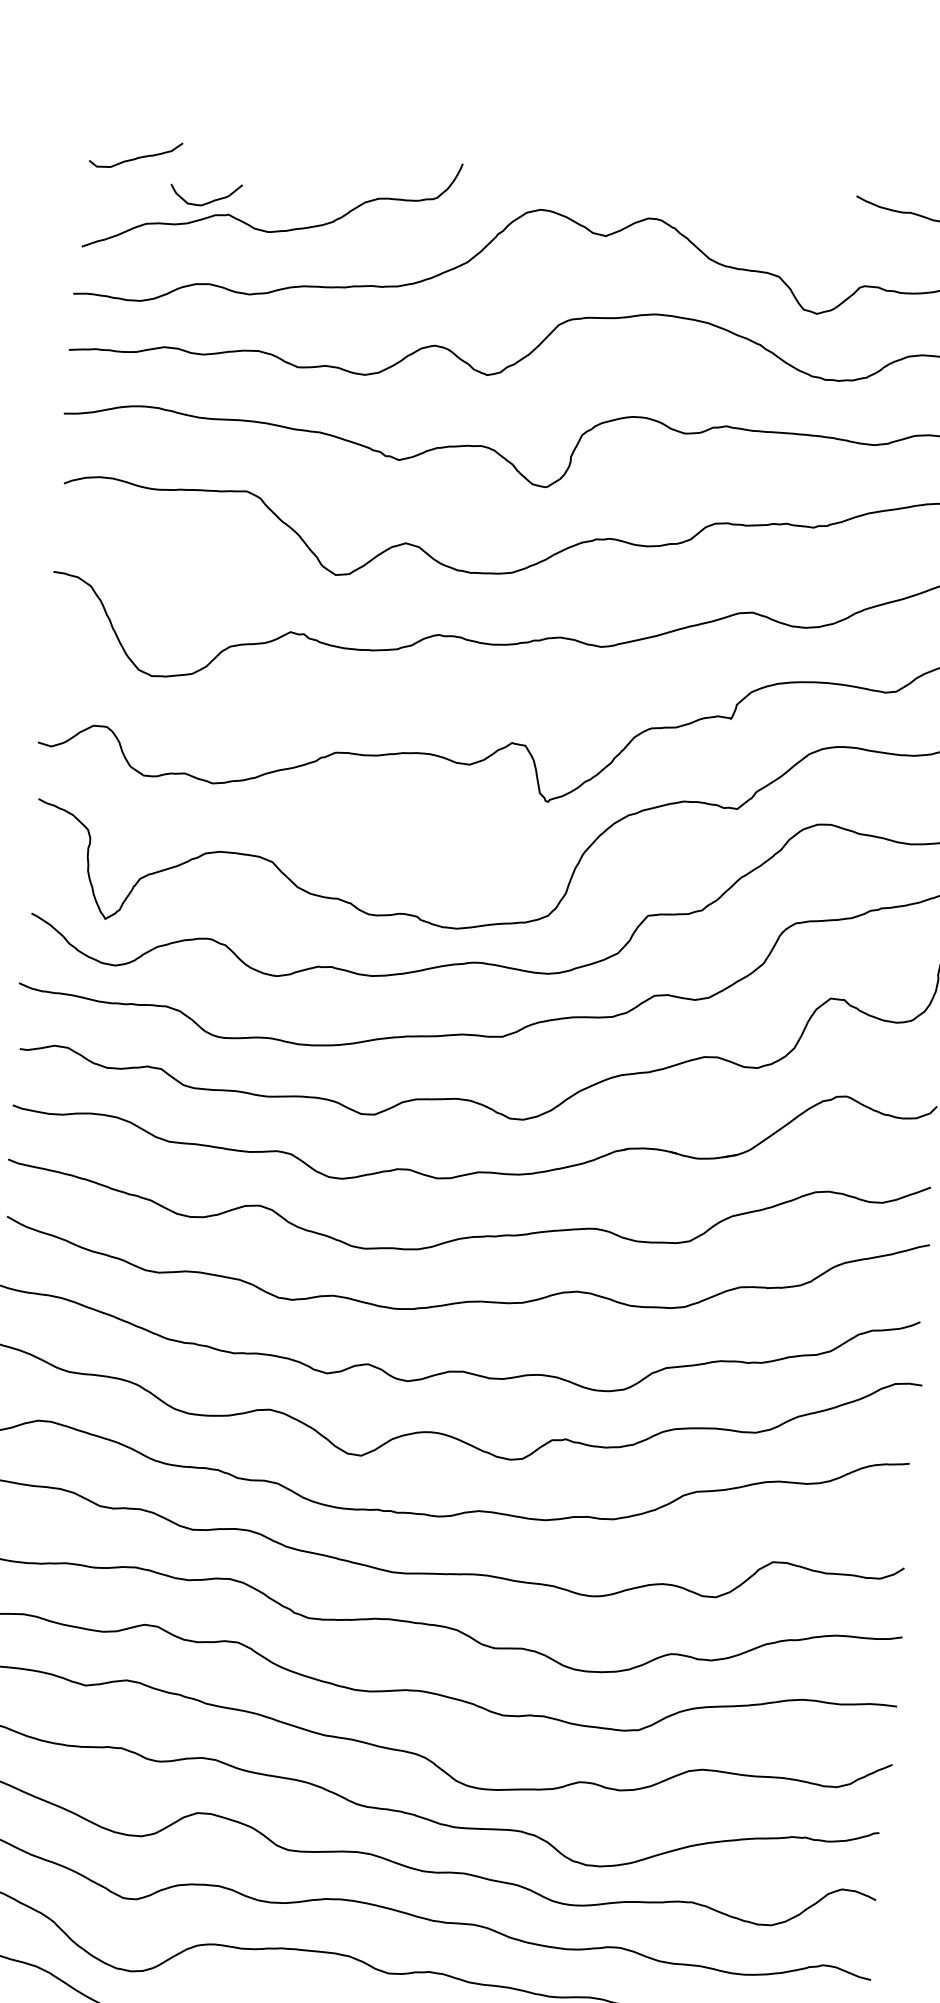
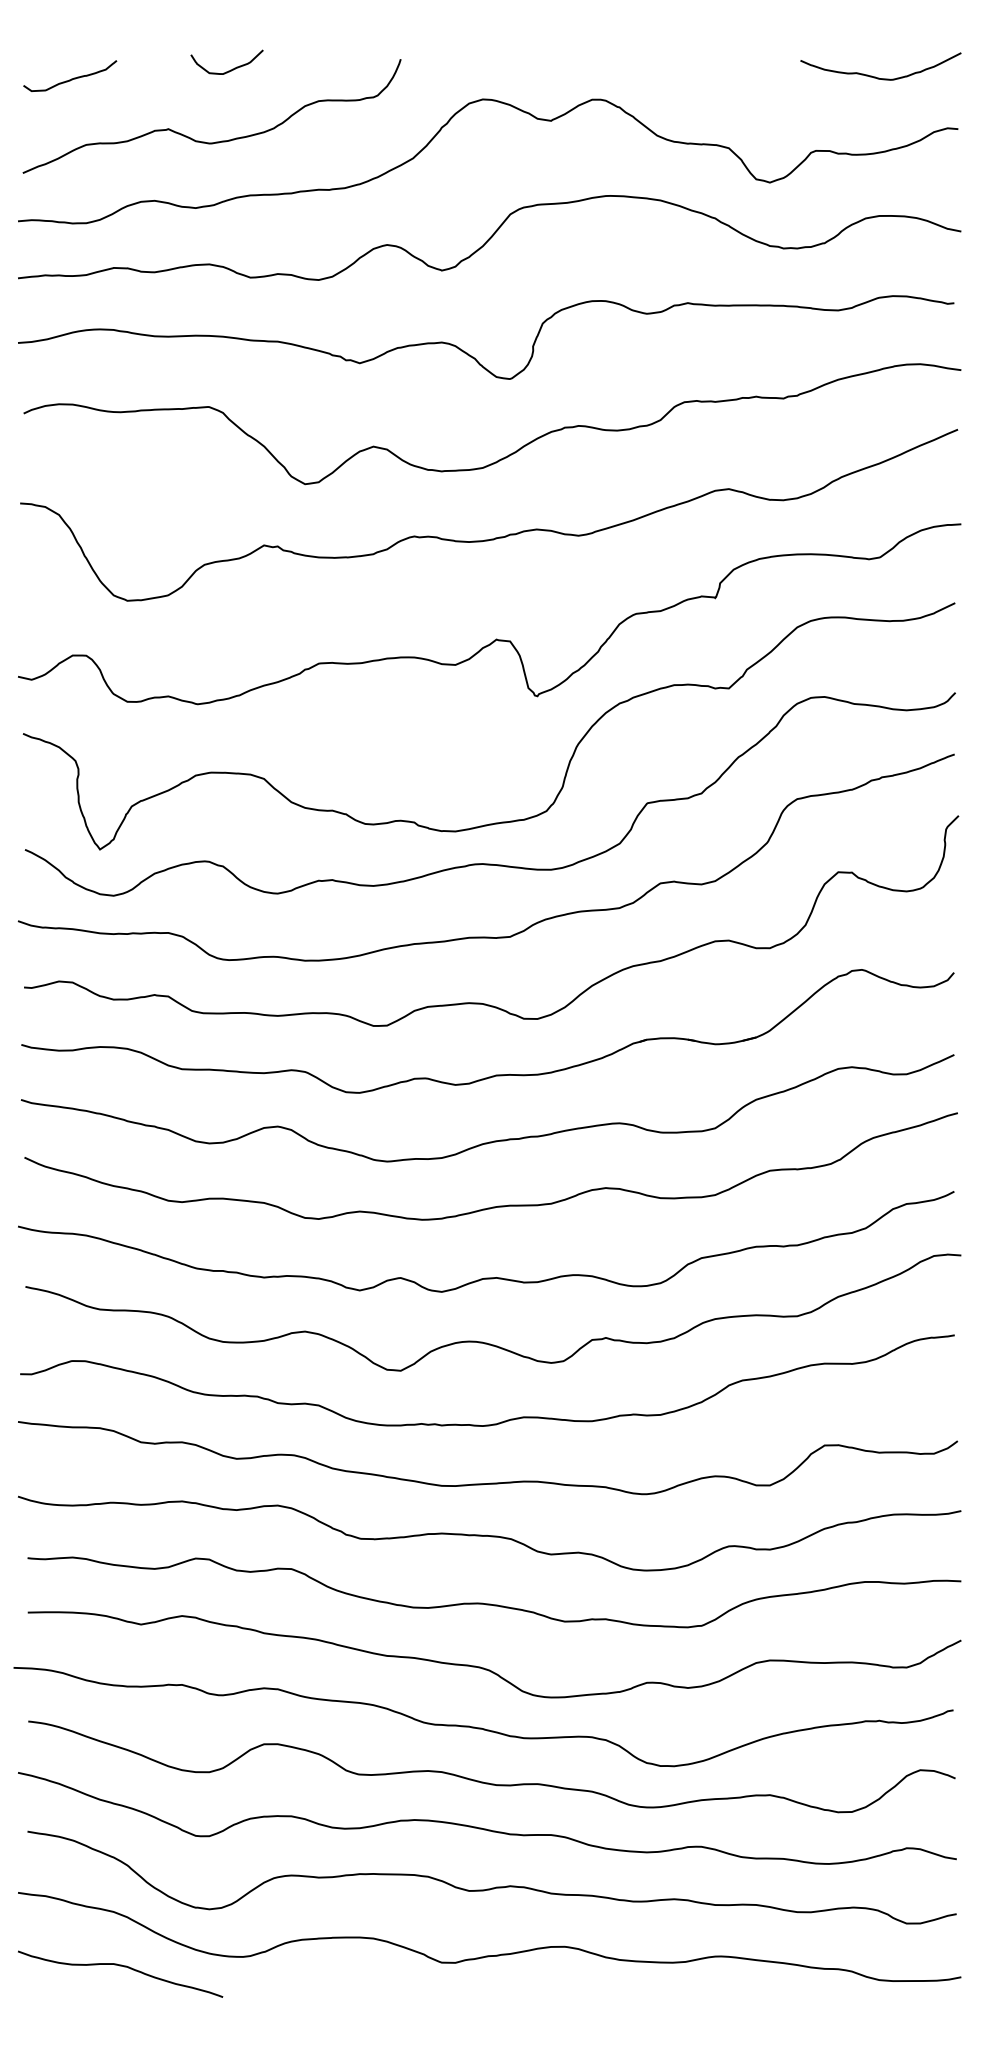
curve: (208, 201) -> (230, 69), moved

